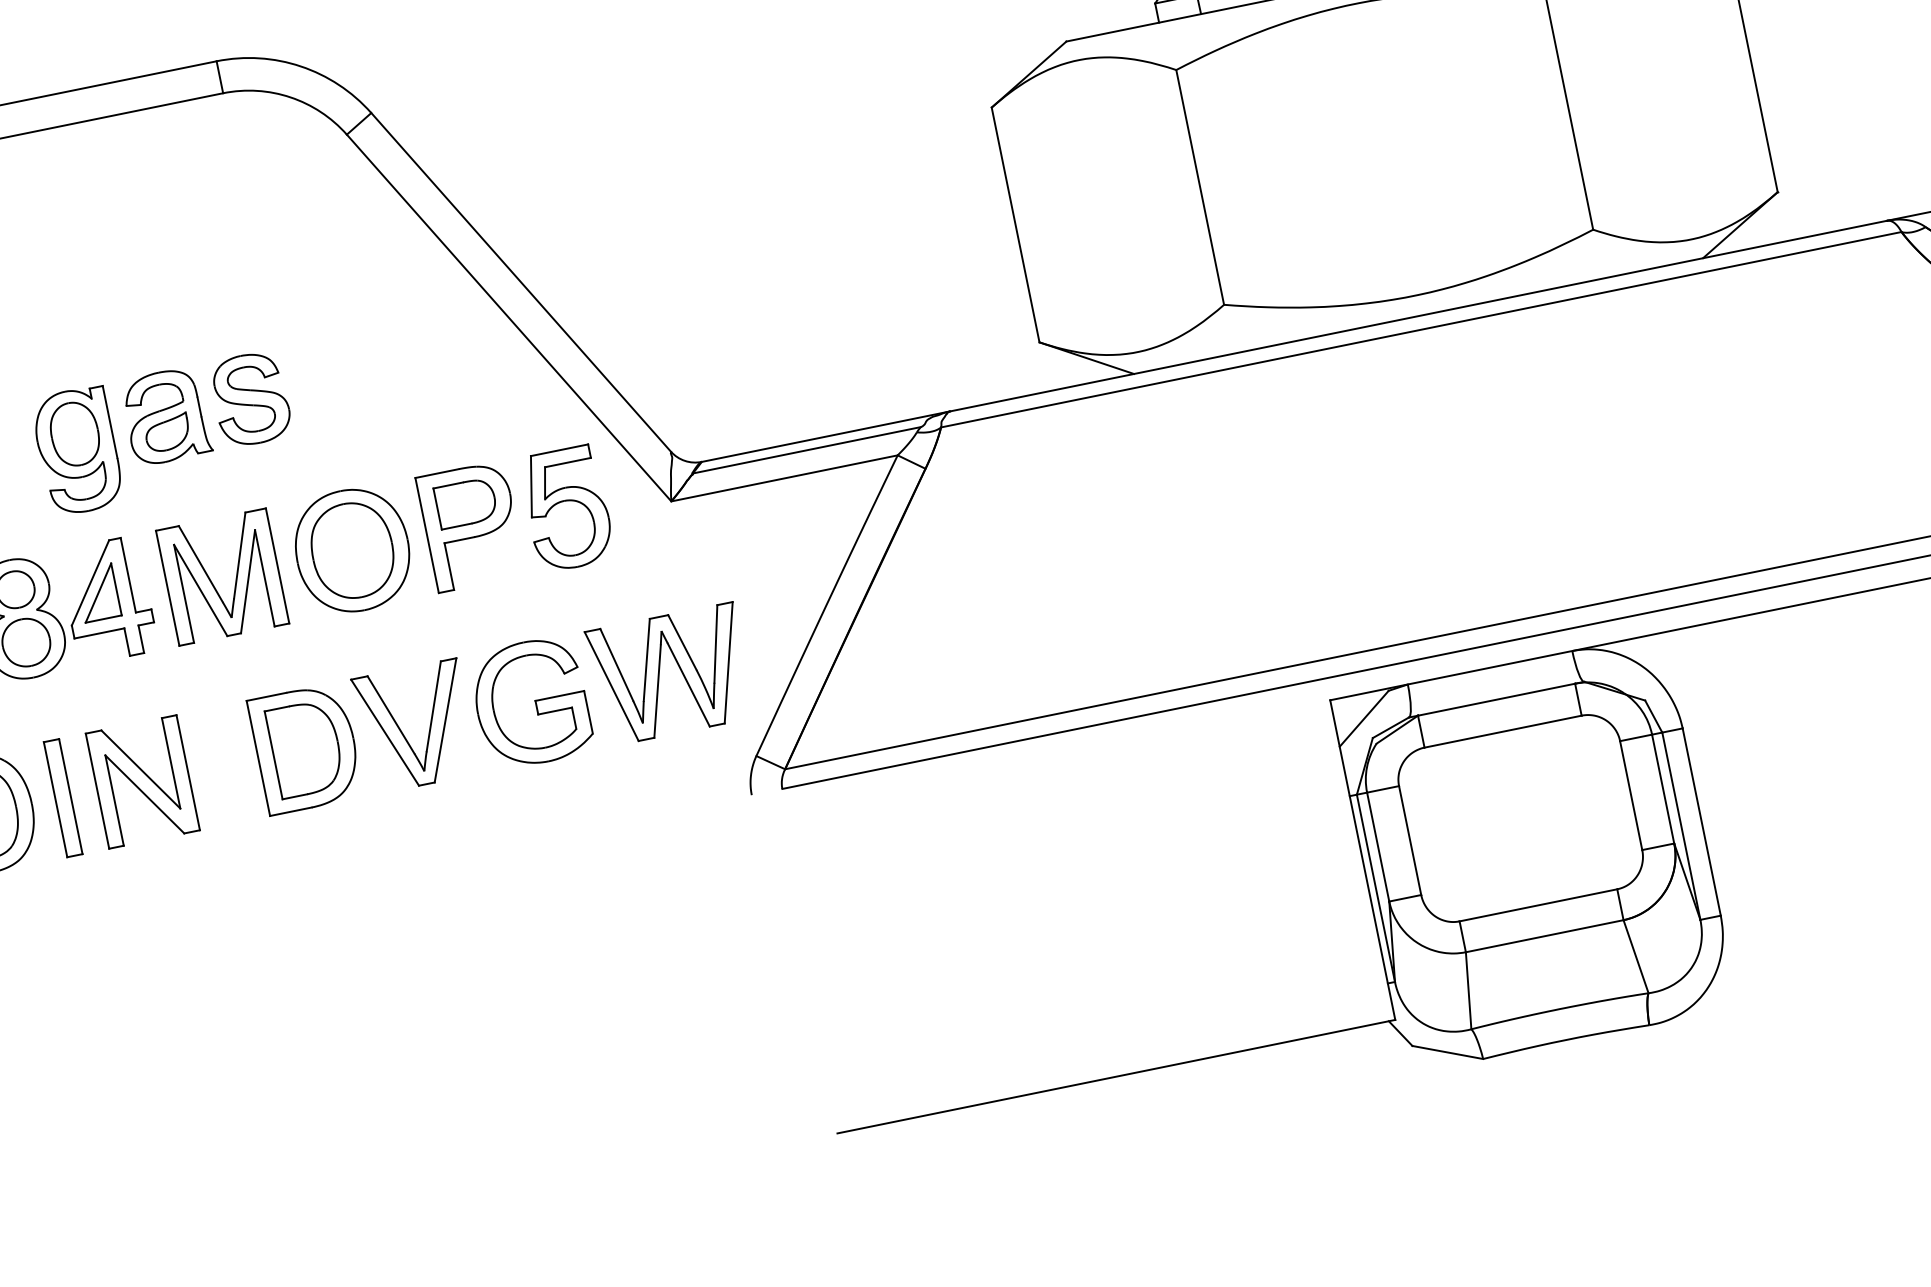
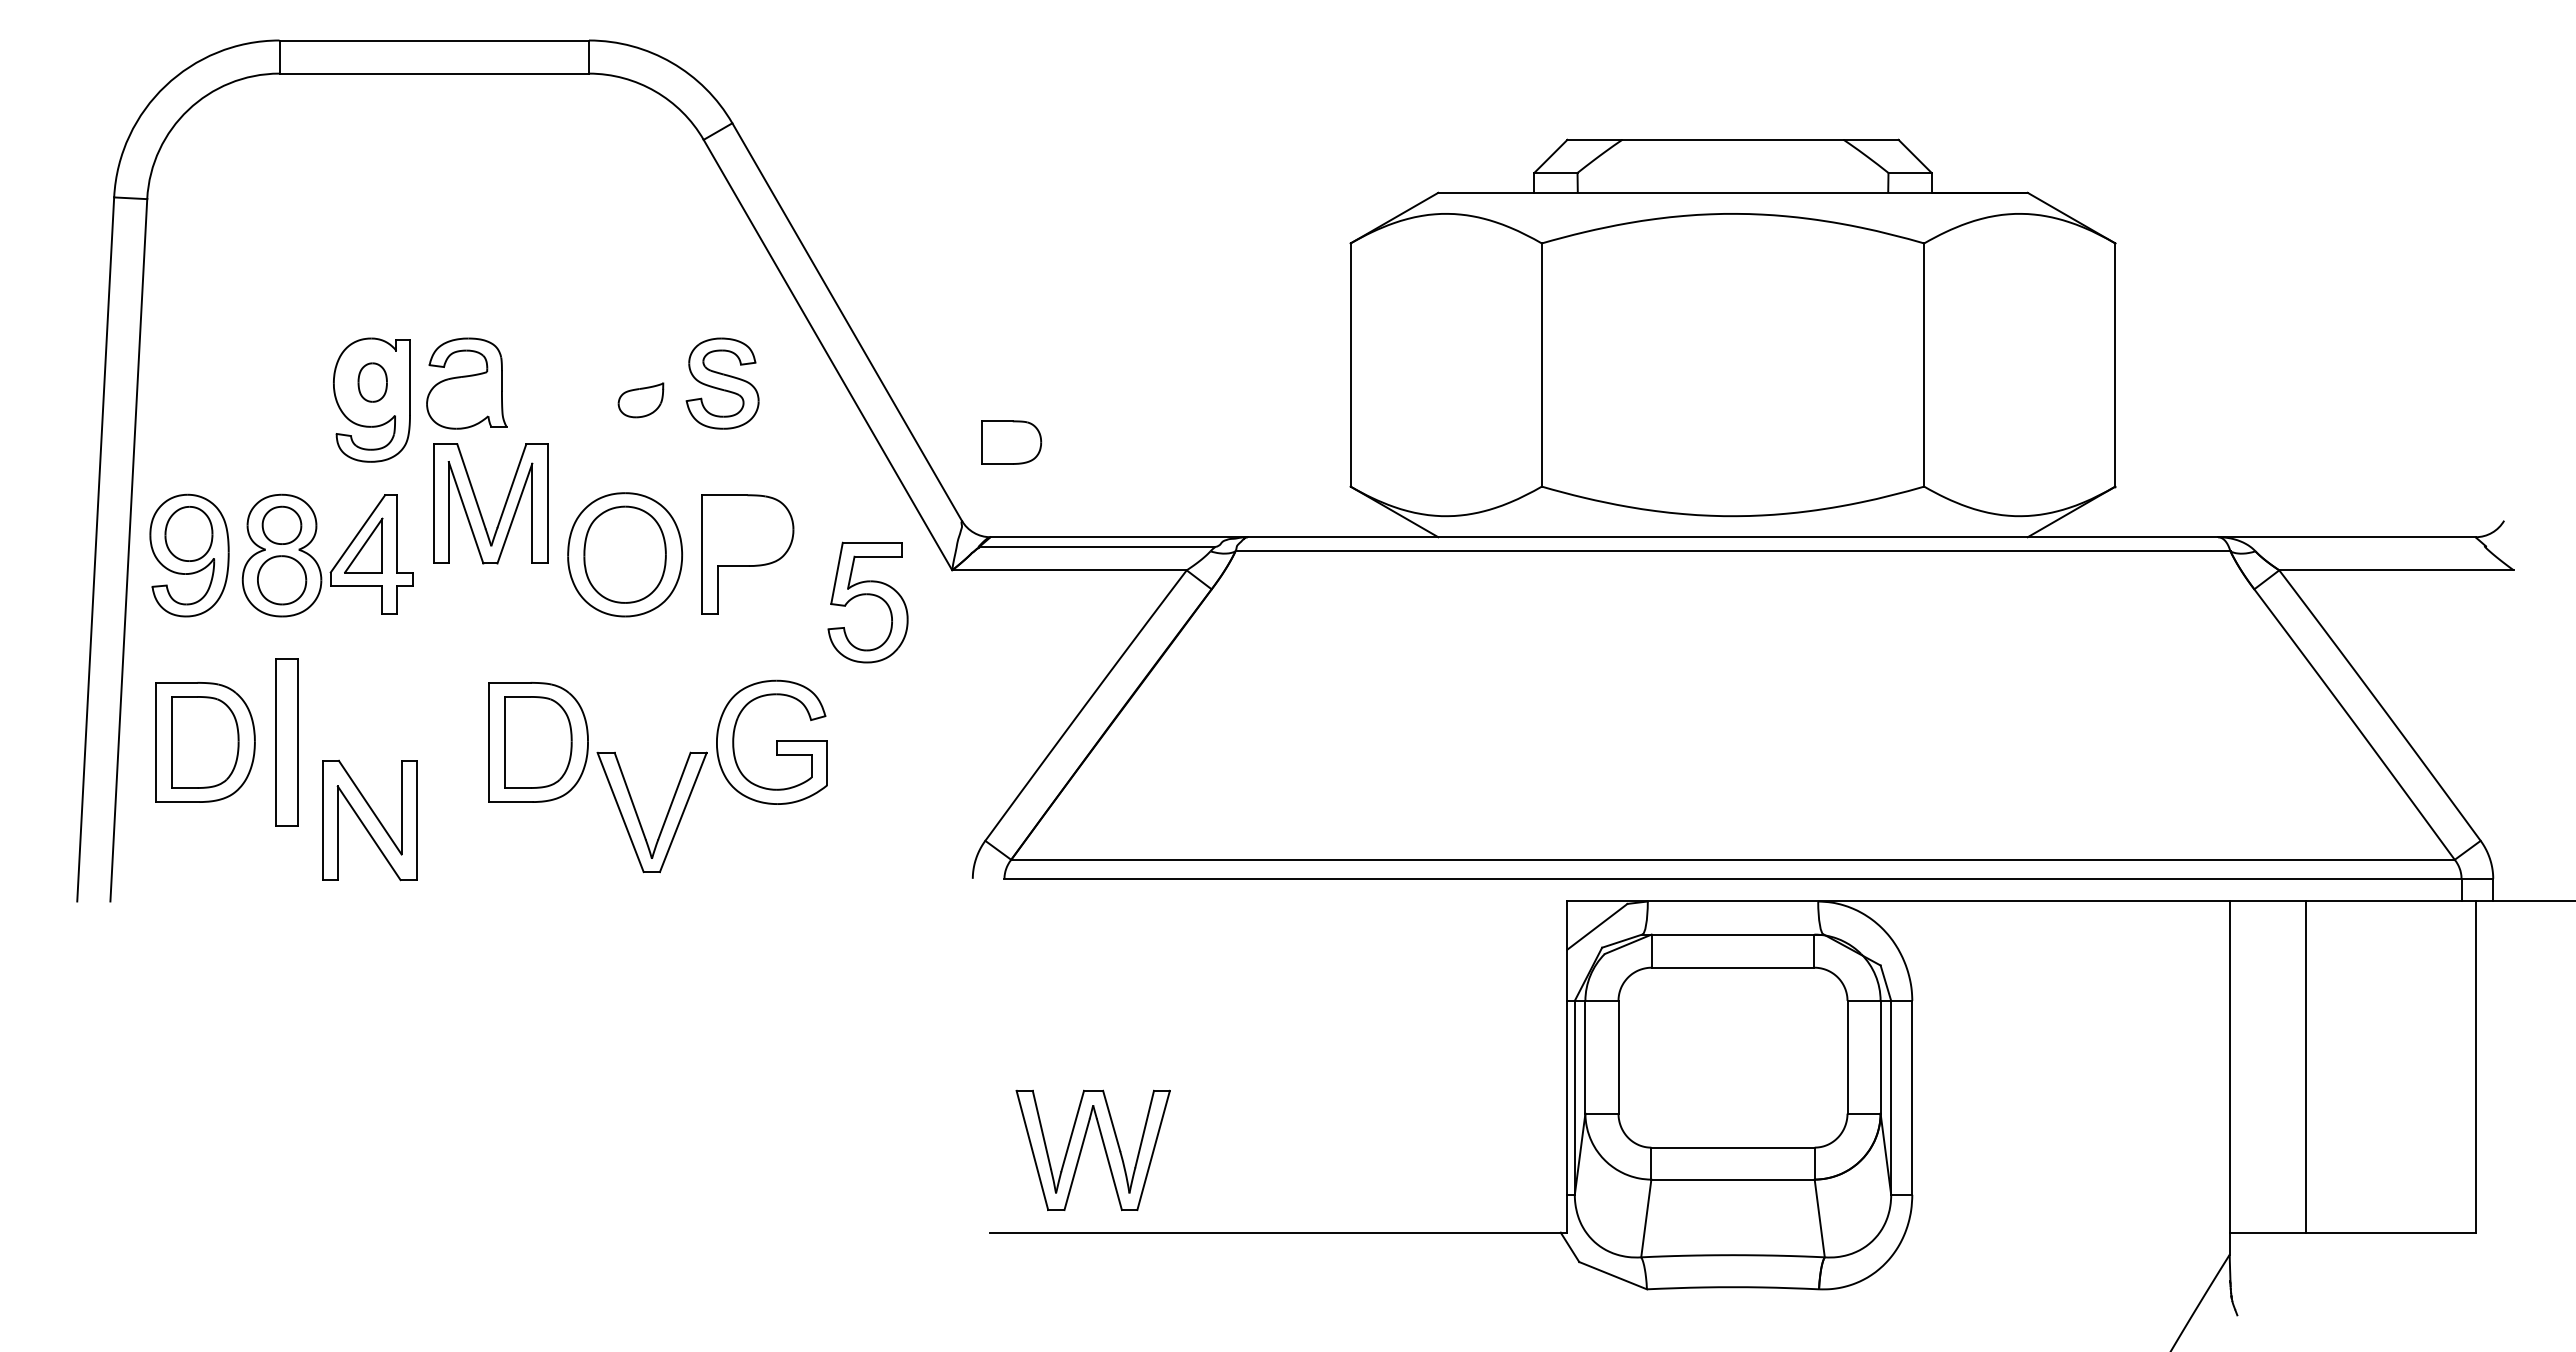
part: (250, 399) -> (722, 383), moved
part: (74, 433) -> (372, 382), size x0.6
part: (167, 433) -> (640, 400), moved
part: (565, 502) -> (867, 595), moved
part: (465, 503) -> (1011, 442), moved
part: (212, 581) -> (479, 506), moved
part: (660, 671) -> (1083, 1145), moved
part: (402, 732) -> (638, 815), moved
part: (142, 782) -> (369, 820), moved
part: (62, 798) -> (286, 742), size x1.4

